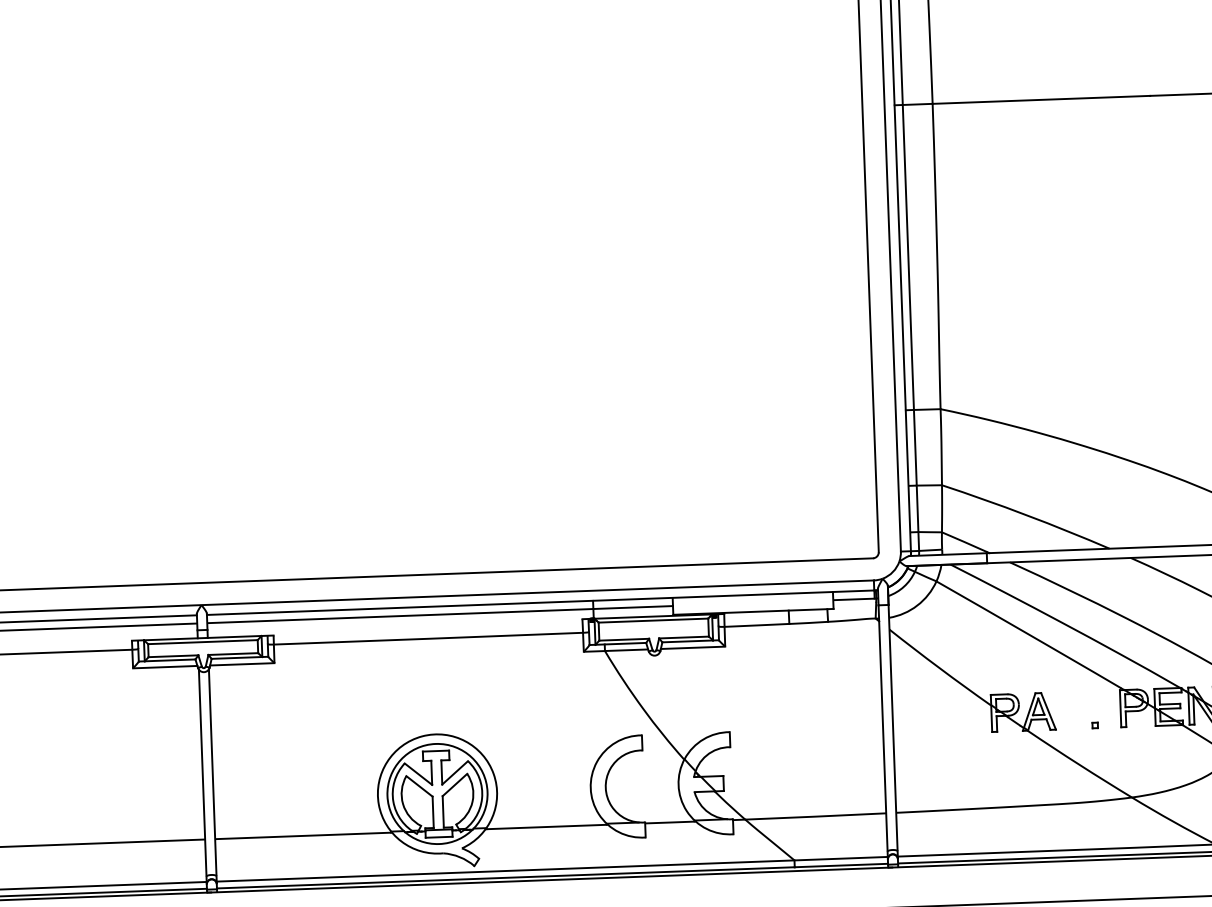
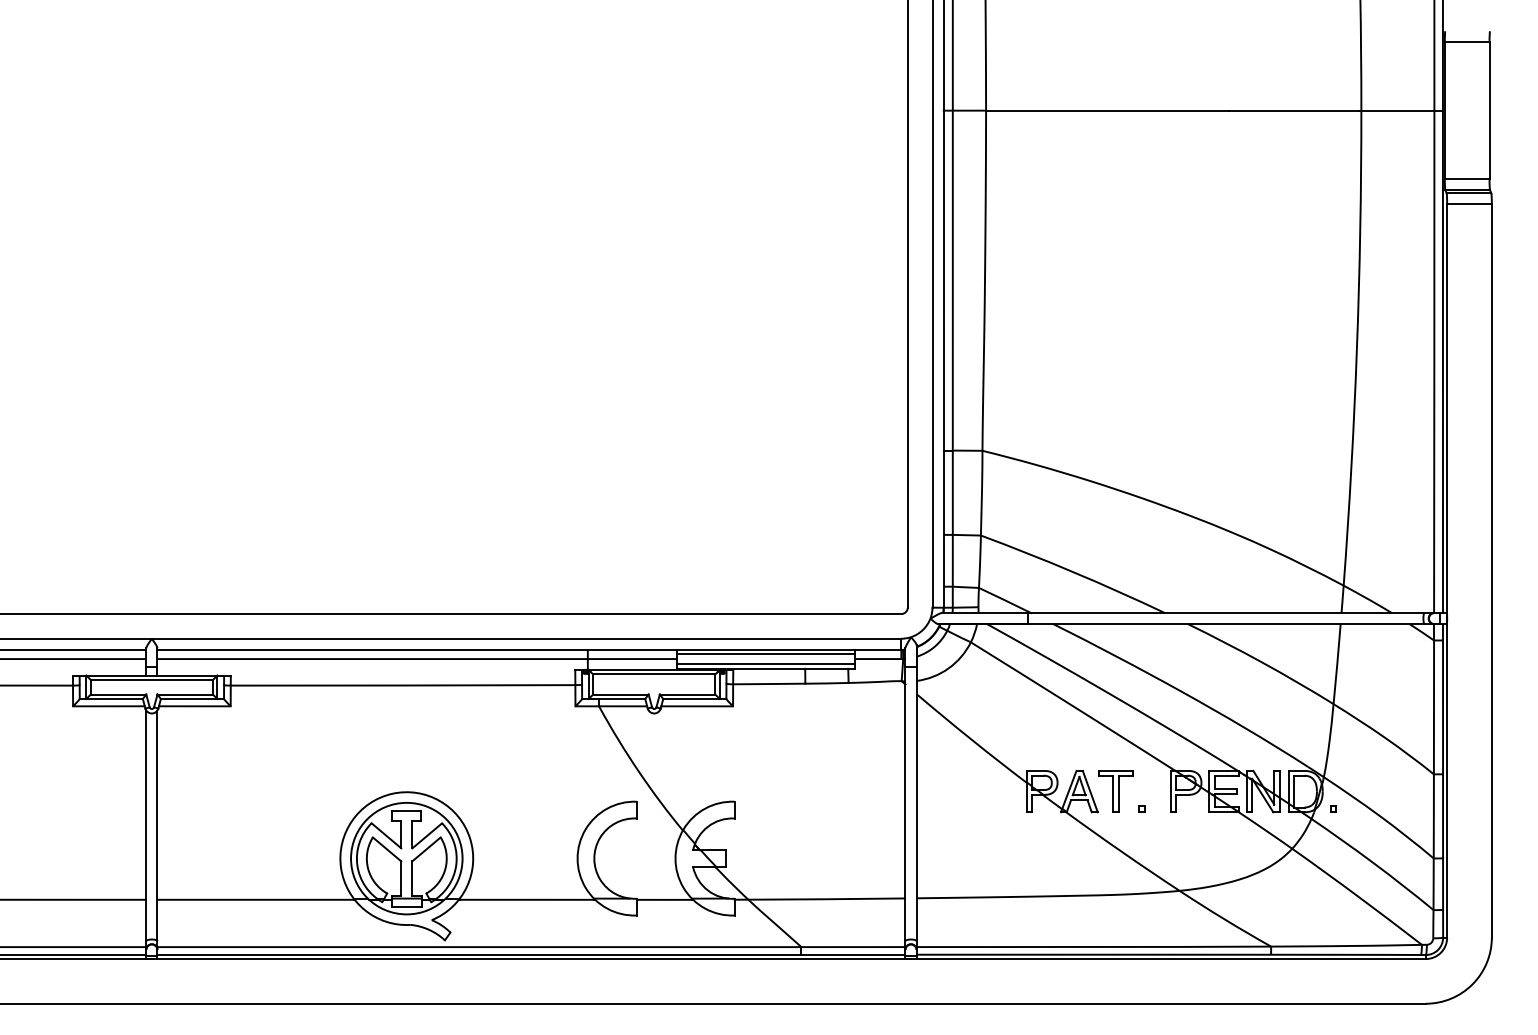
line: (752, 599) -> (765, 654), added
line: (752, 608) -> (765, 664), added
part: (1071, 710) -> (1115, 791), added

